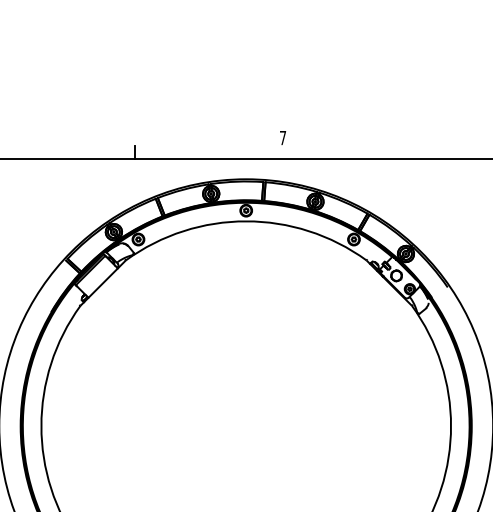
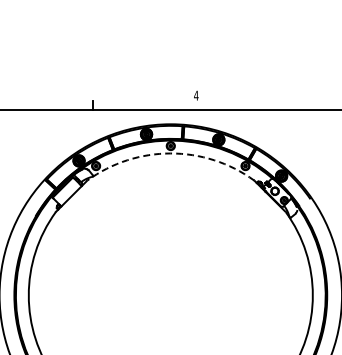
text: (283, 137) -> (196, 95), 7 -> 4
arc: (245, 221) -> (170, 153), solid -> dashed

